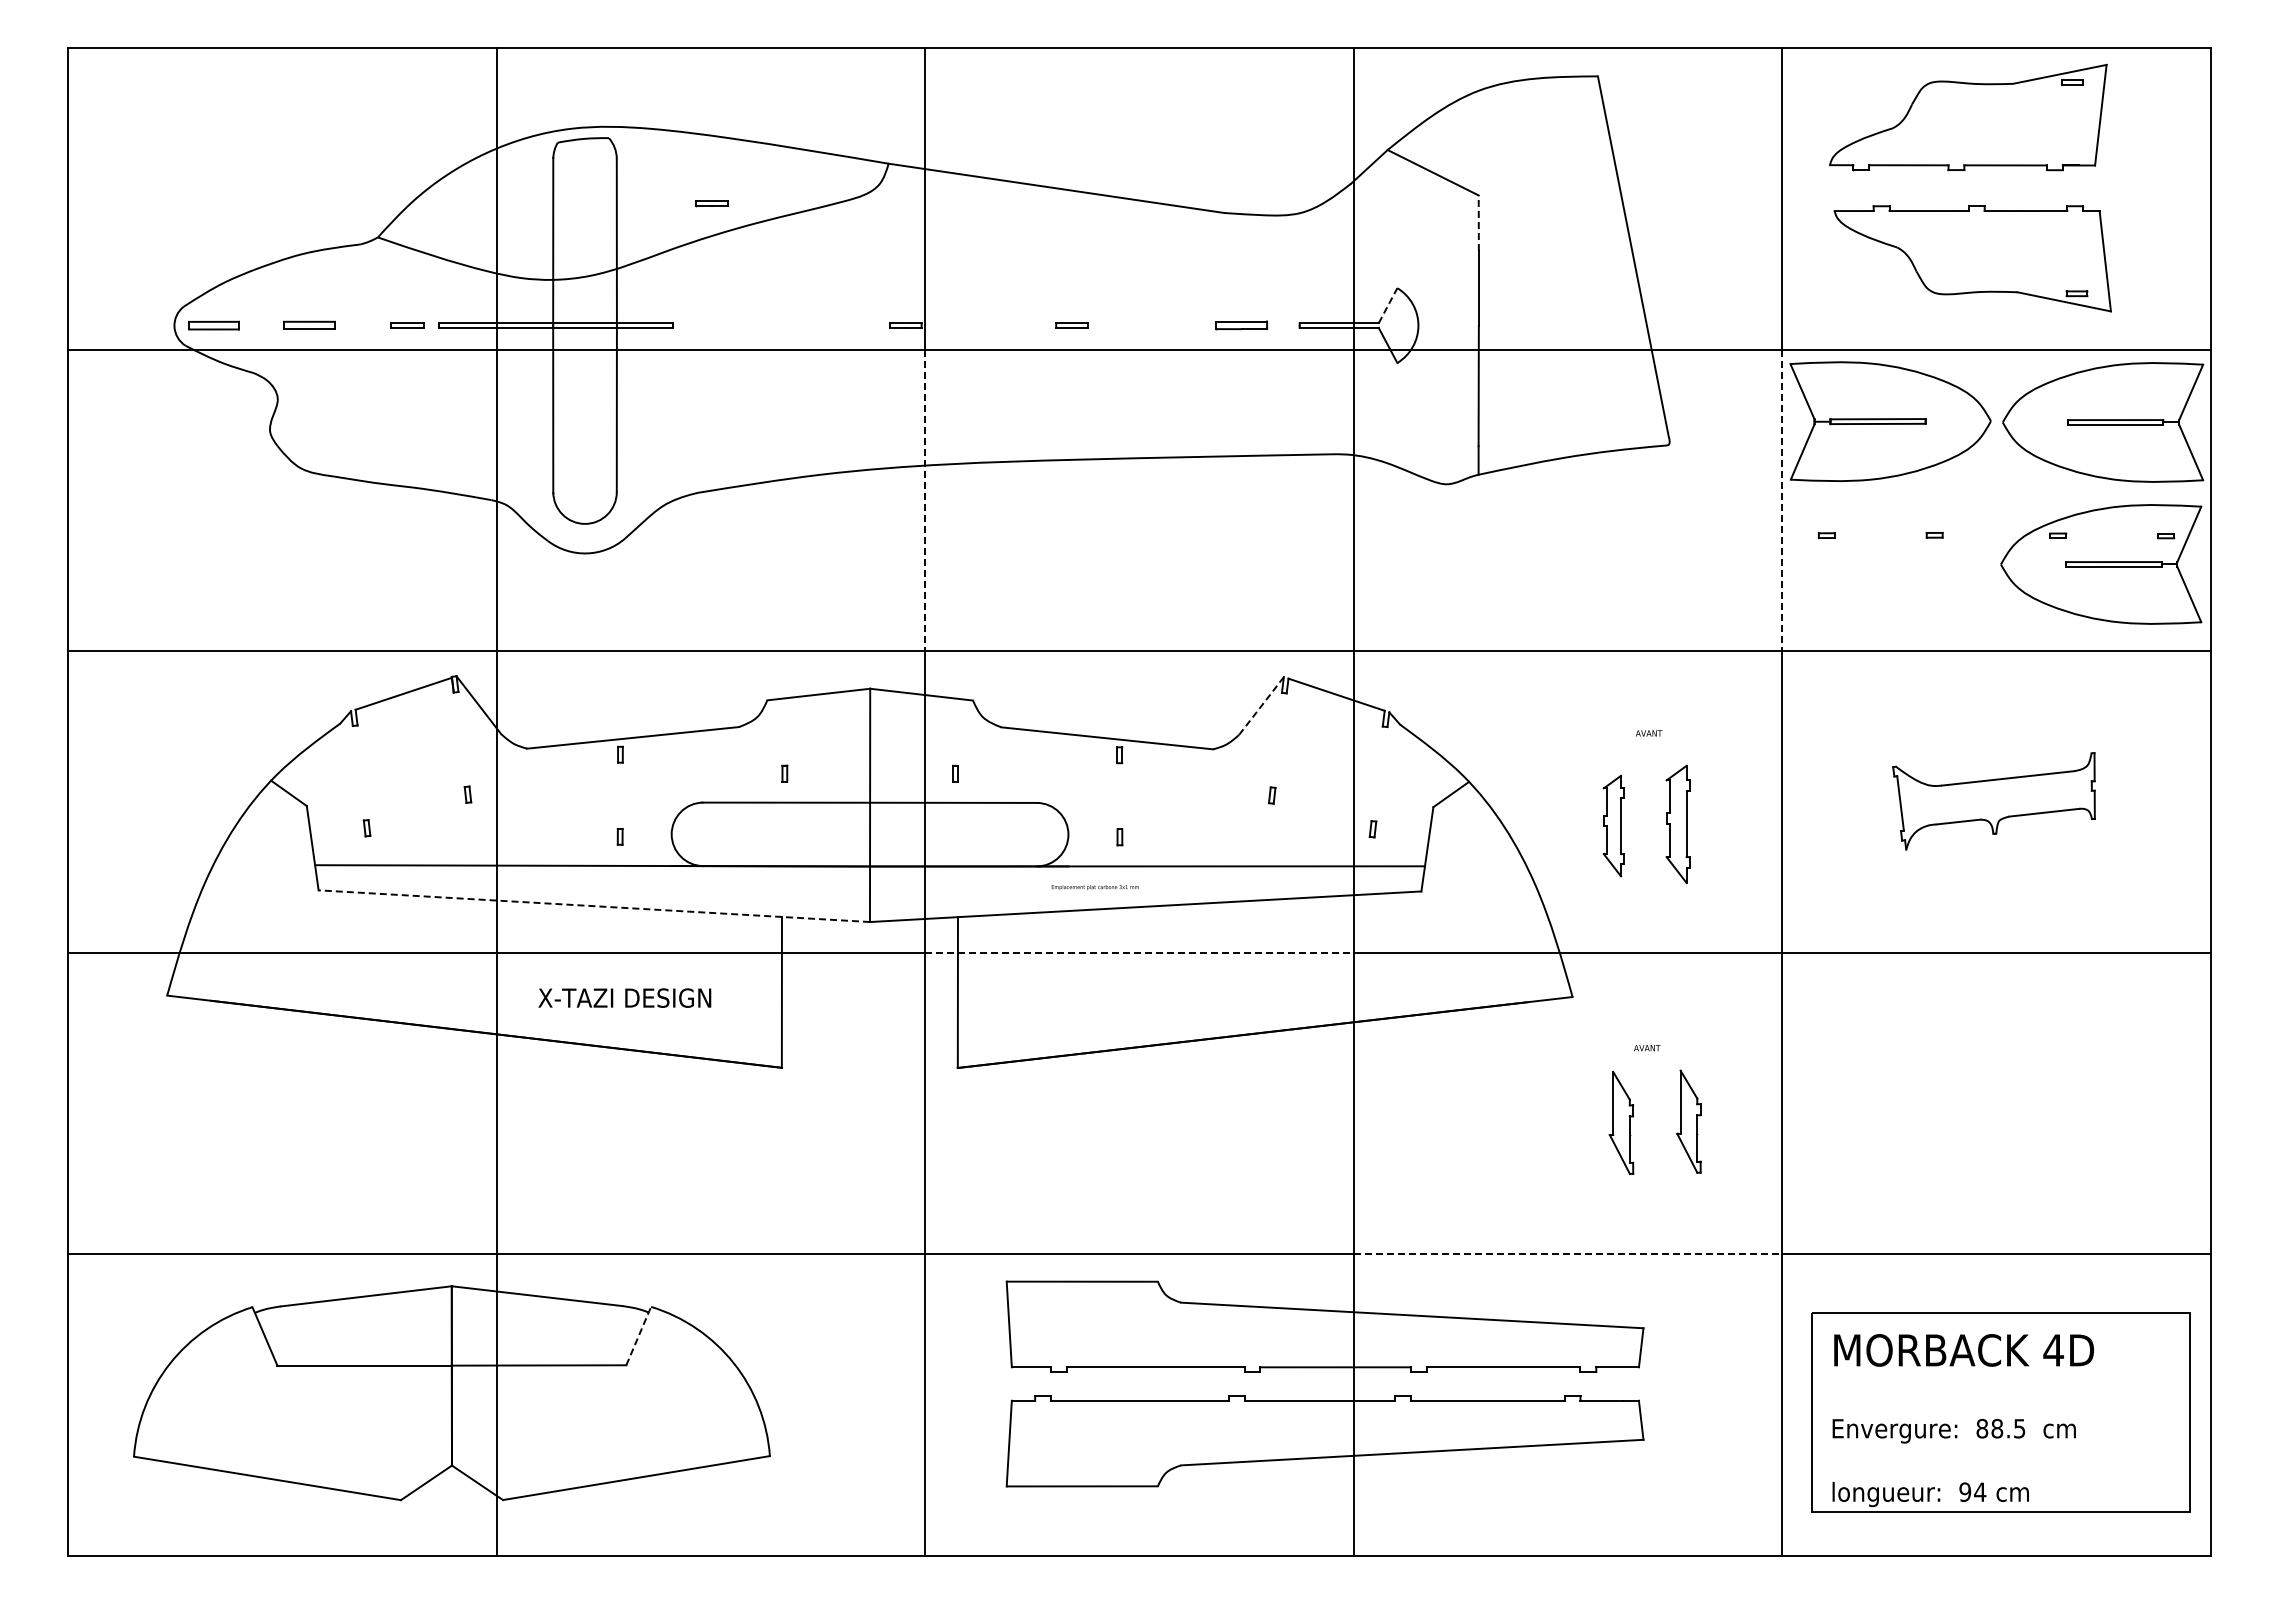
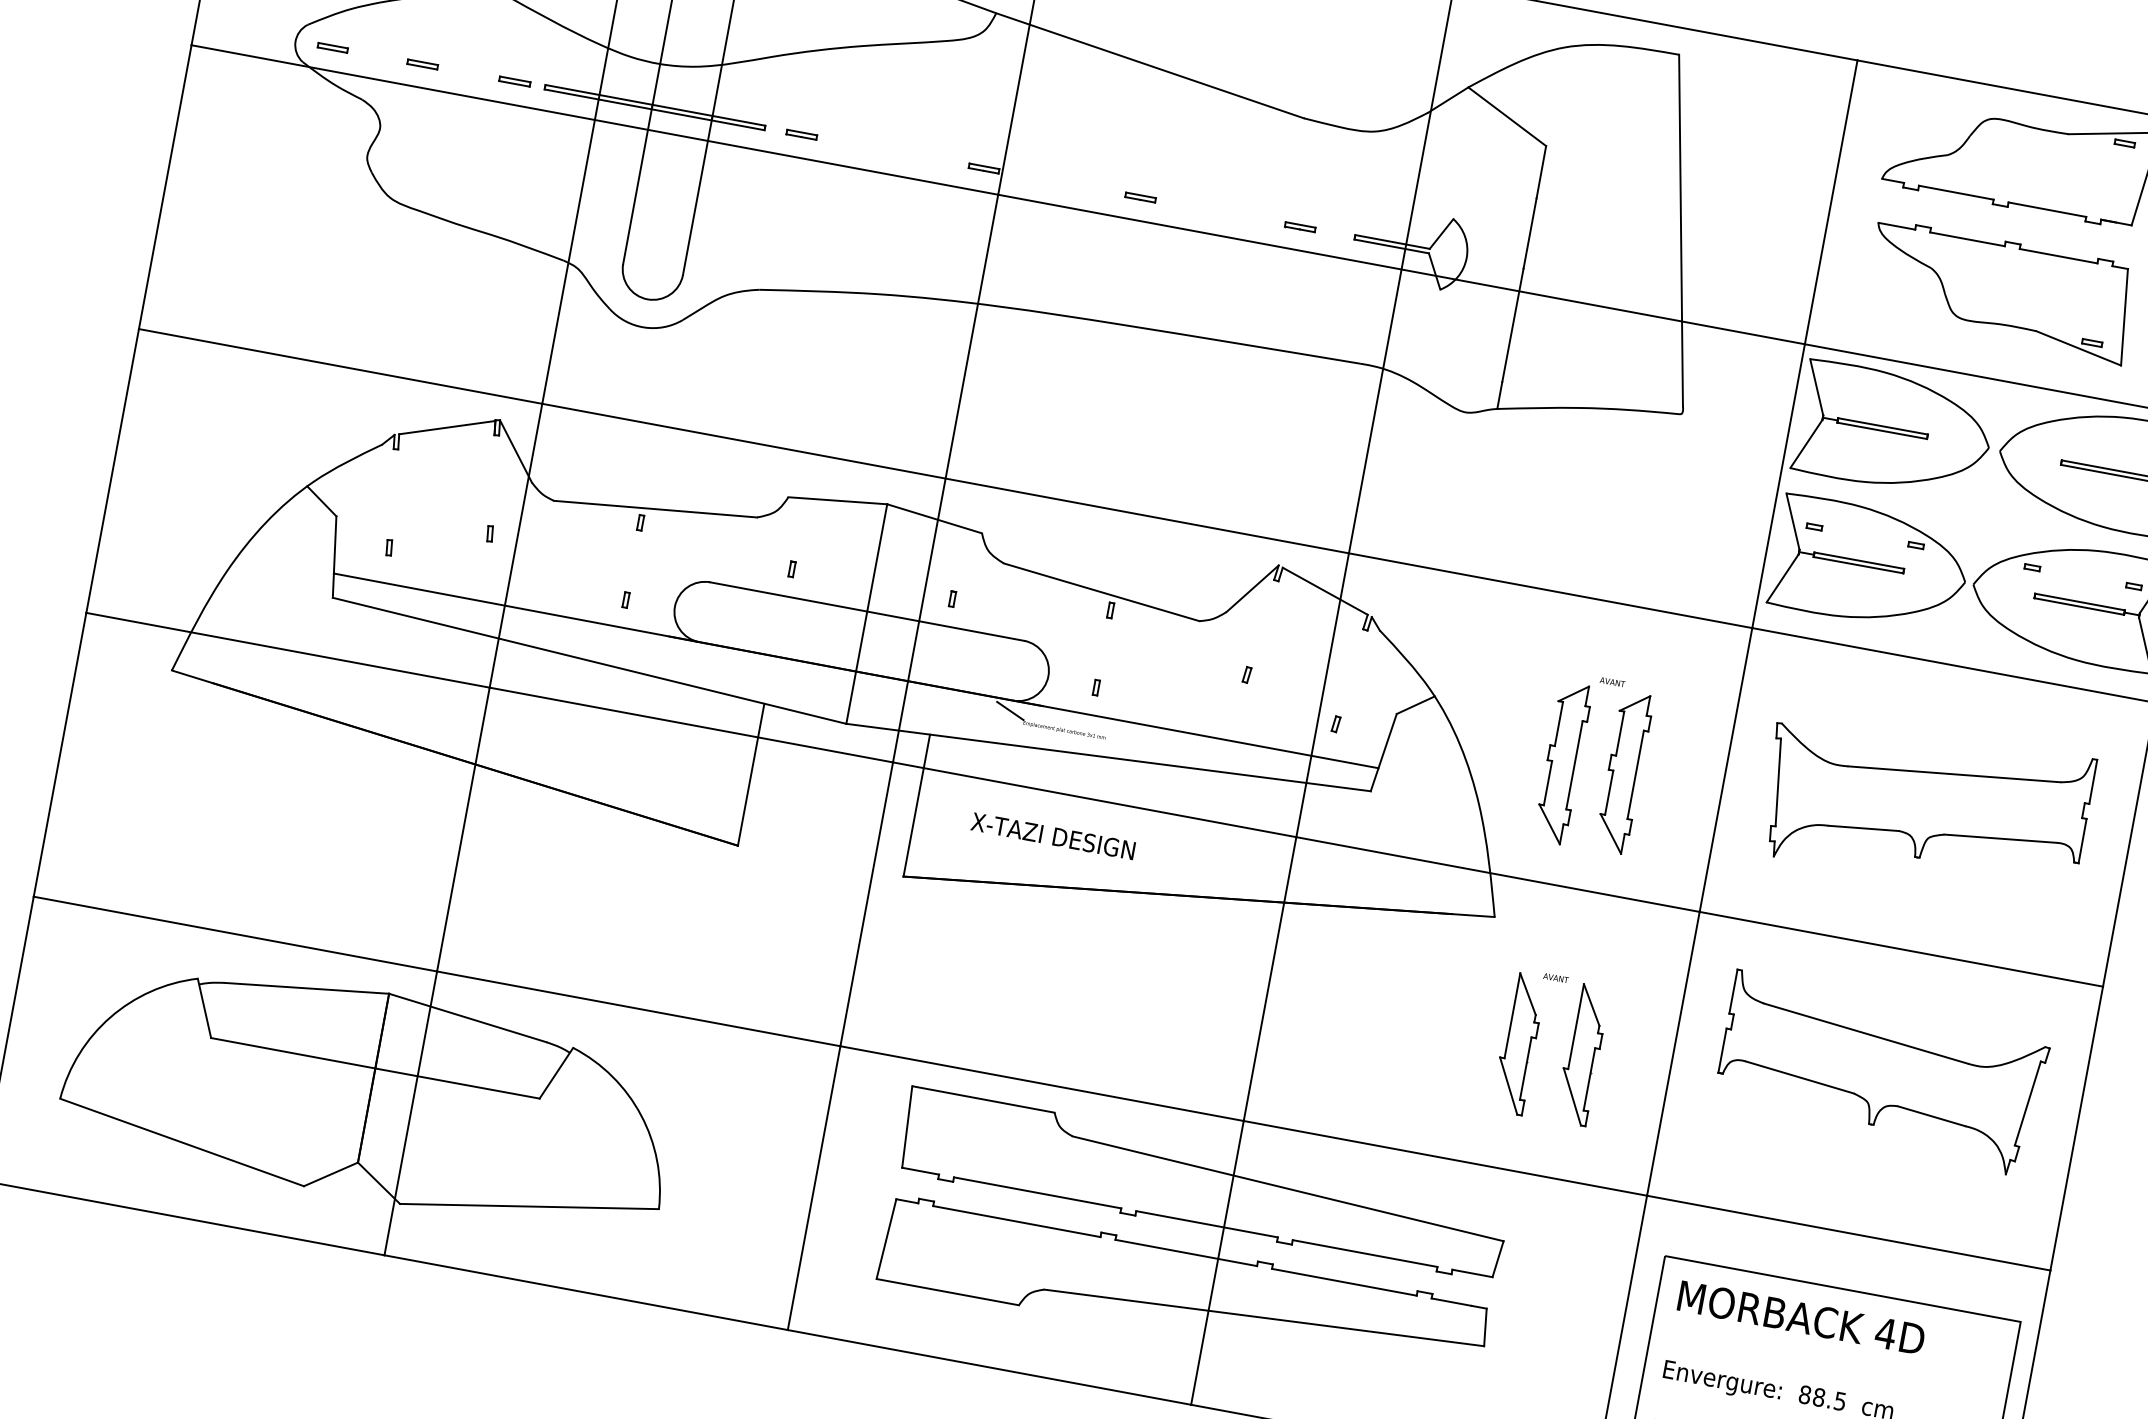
part: (711, 203) -> (801, 134), moved
line: (1478, 223) -> (1541, 172), dashed -> solid
line: (1388, 305) -> (1442, 233), dashed -> solid
part: (213, 325) -> (332, 47), size x0.62
part: (309, 325) -> (422, 64), size x0.62
part: (1241, 325) -> (1300, 227), size x0.62
line: (925, 500) -> (972, 336), dashed -> solid
line: (1782, 500) -> (1778, 486), dashed -> solid
part: (1891, 563) -> (1870, 564), added
line: (1261, 706) -> (1252, 589), dashed -> solid
part: (1993, 801) -> (1925, 806), size x1.67
part: (1677, 824) -> (1623, 772), size x1.43
part: (1613, 825) -> (1563, 762), size x1.67
line: (1035, 877) -> (1009, 710), added
line: (593, 906) -> (588, 660), dashed -> solid
line: (1139, 952) -> (1094, 799), dashed -> solid
text: (624, 997) -> (1052, 835), moved
part: (1999, 1084) -> (1881, 1073), added
part: (1688, 1121) -> (1582, 1054), size x1.43
part: (1621, 1122) -> (1518, 1043), size x1.43
line: (1568, 1254) -> (1445, 1158), dashed -> solid
line: (638, 1336) -> (556, 1073), dashed -> solid

